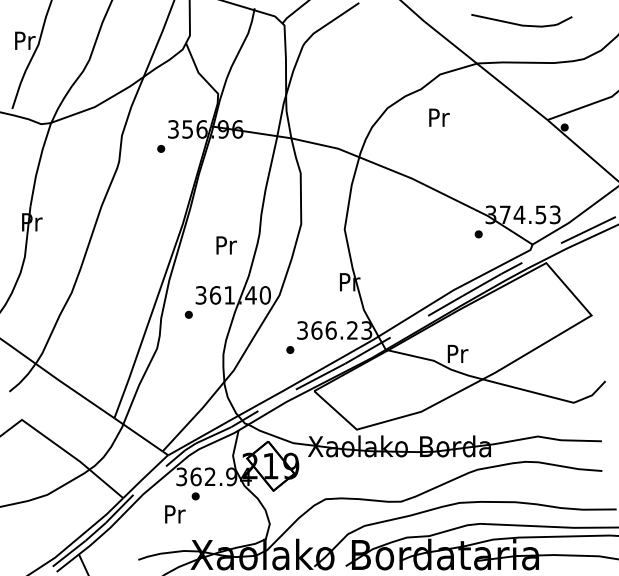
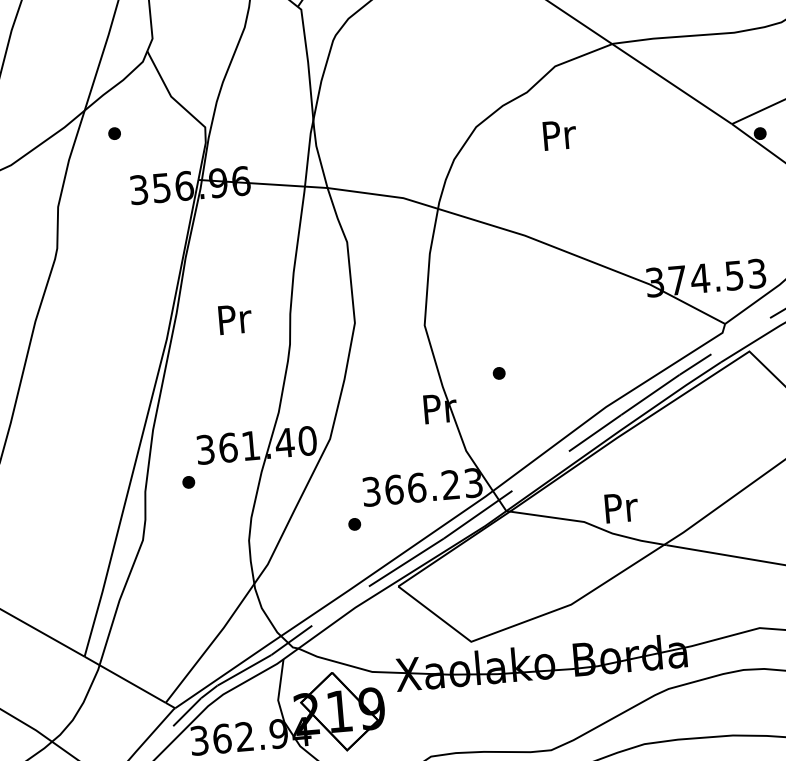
part: (161, 148) -> (115, 132), moved
part: (478, 234) -> (498, 373), moved
text: (226, 245) -> (235, 319), moved

